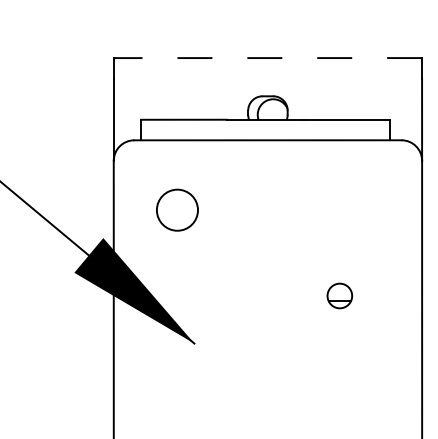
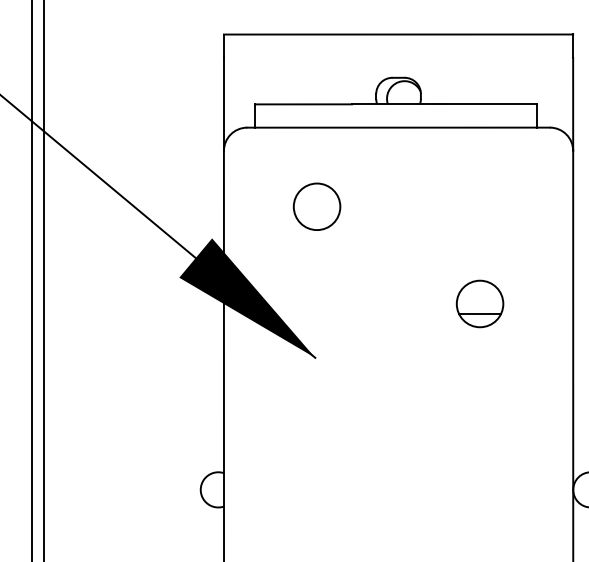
line: (267, 58) -> (398, 34), dashed -> solid
circle: (176, 209) -> (316, 206), moved
part: (339, 295) -> (479, 303), size x1.67

